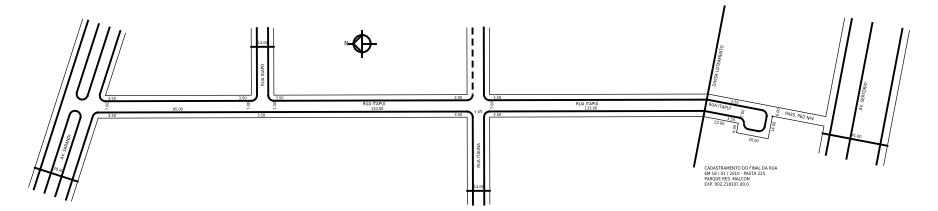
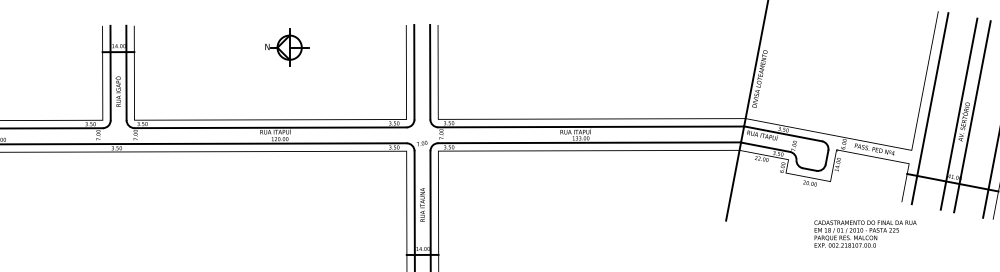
part: (360, 43) -> (287, 47), moved
line: (472, 61) -> (414, 72), dashed -> solid
line: (868, 92) -> (971, 116), added
text: (740, 175) -> (864, 233), moved

